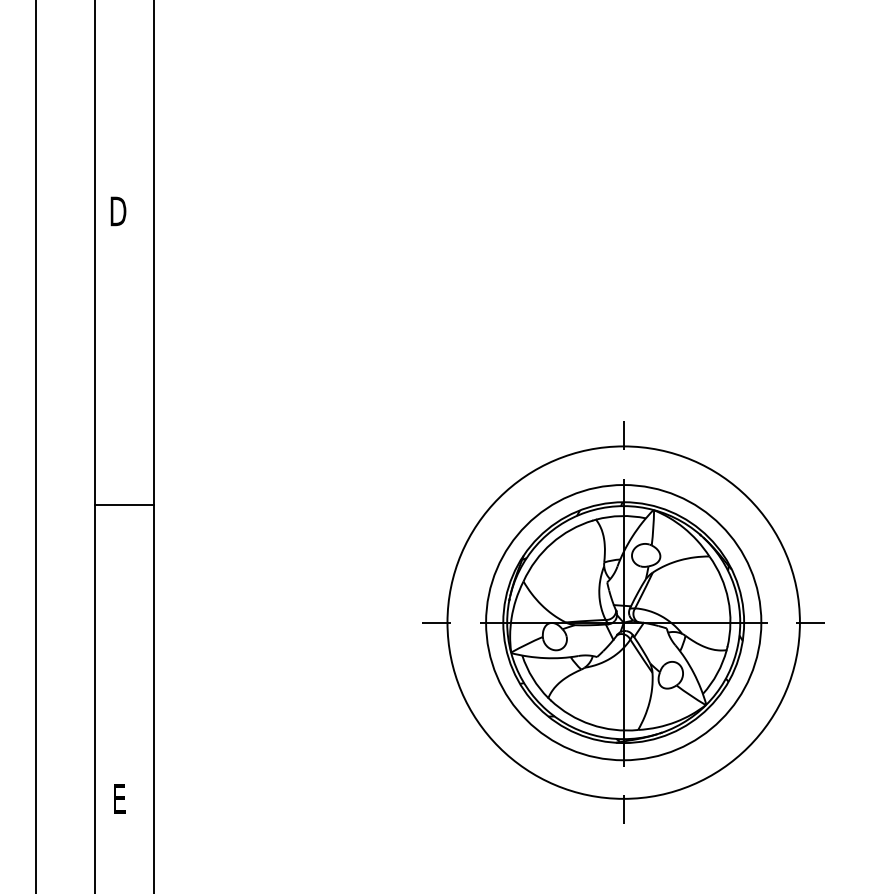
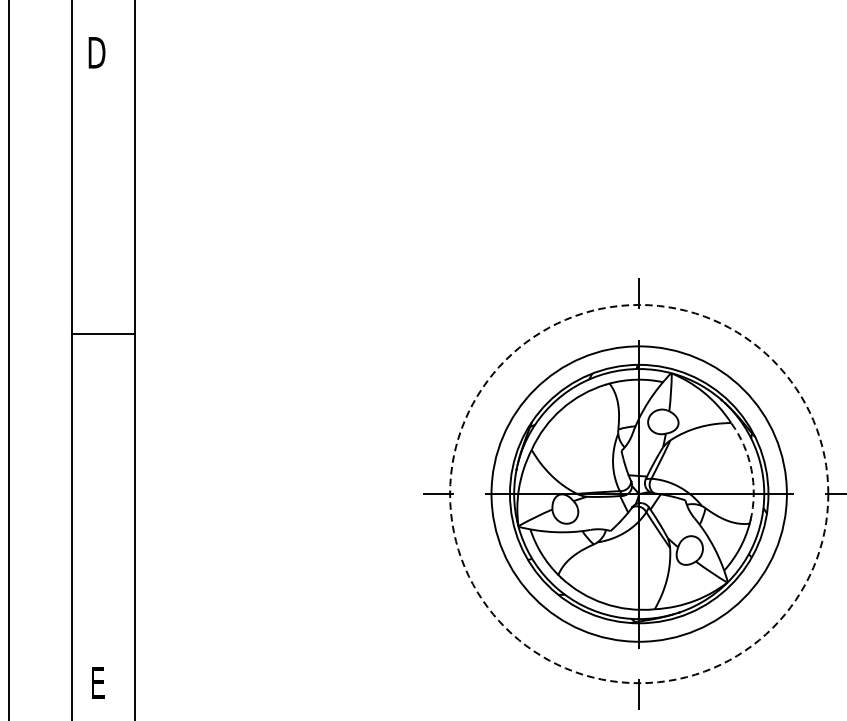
line: (124, 505) -> (103, 334), moved
arc: (728, 599) -> (751, 469), solid -> dashed
circle: (623, 622) -> (638, 493), solid -> dashed

